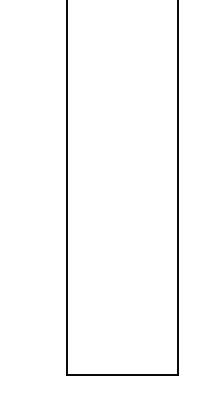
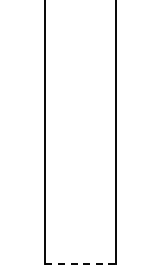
line: (122, 374) -> (80, 263), solid -> dashed

